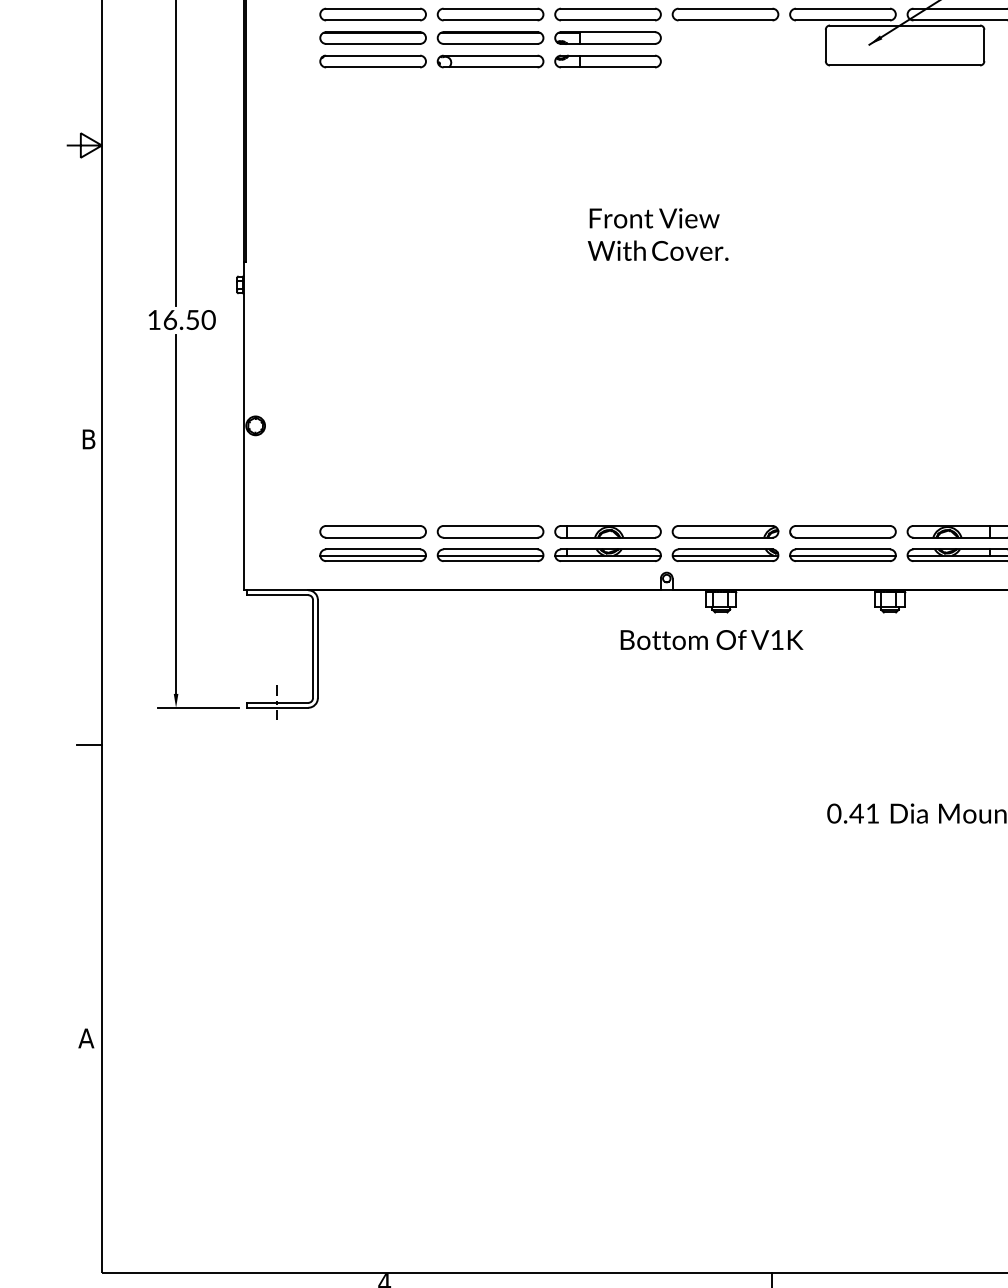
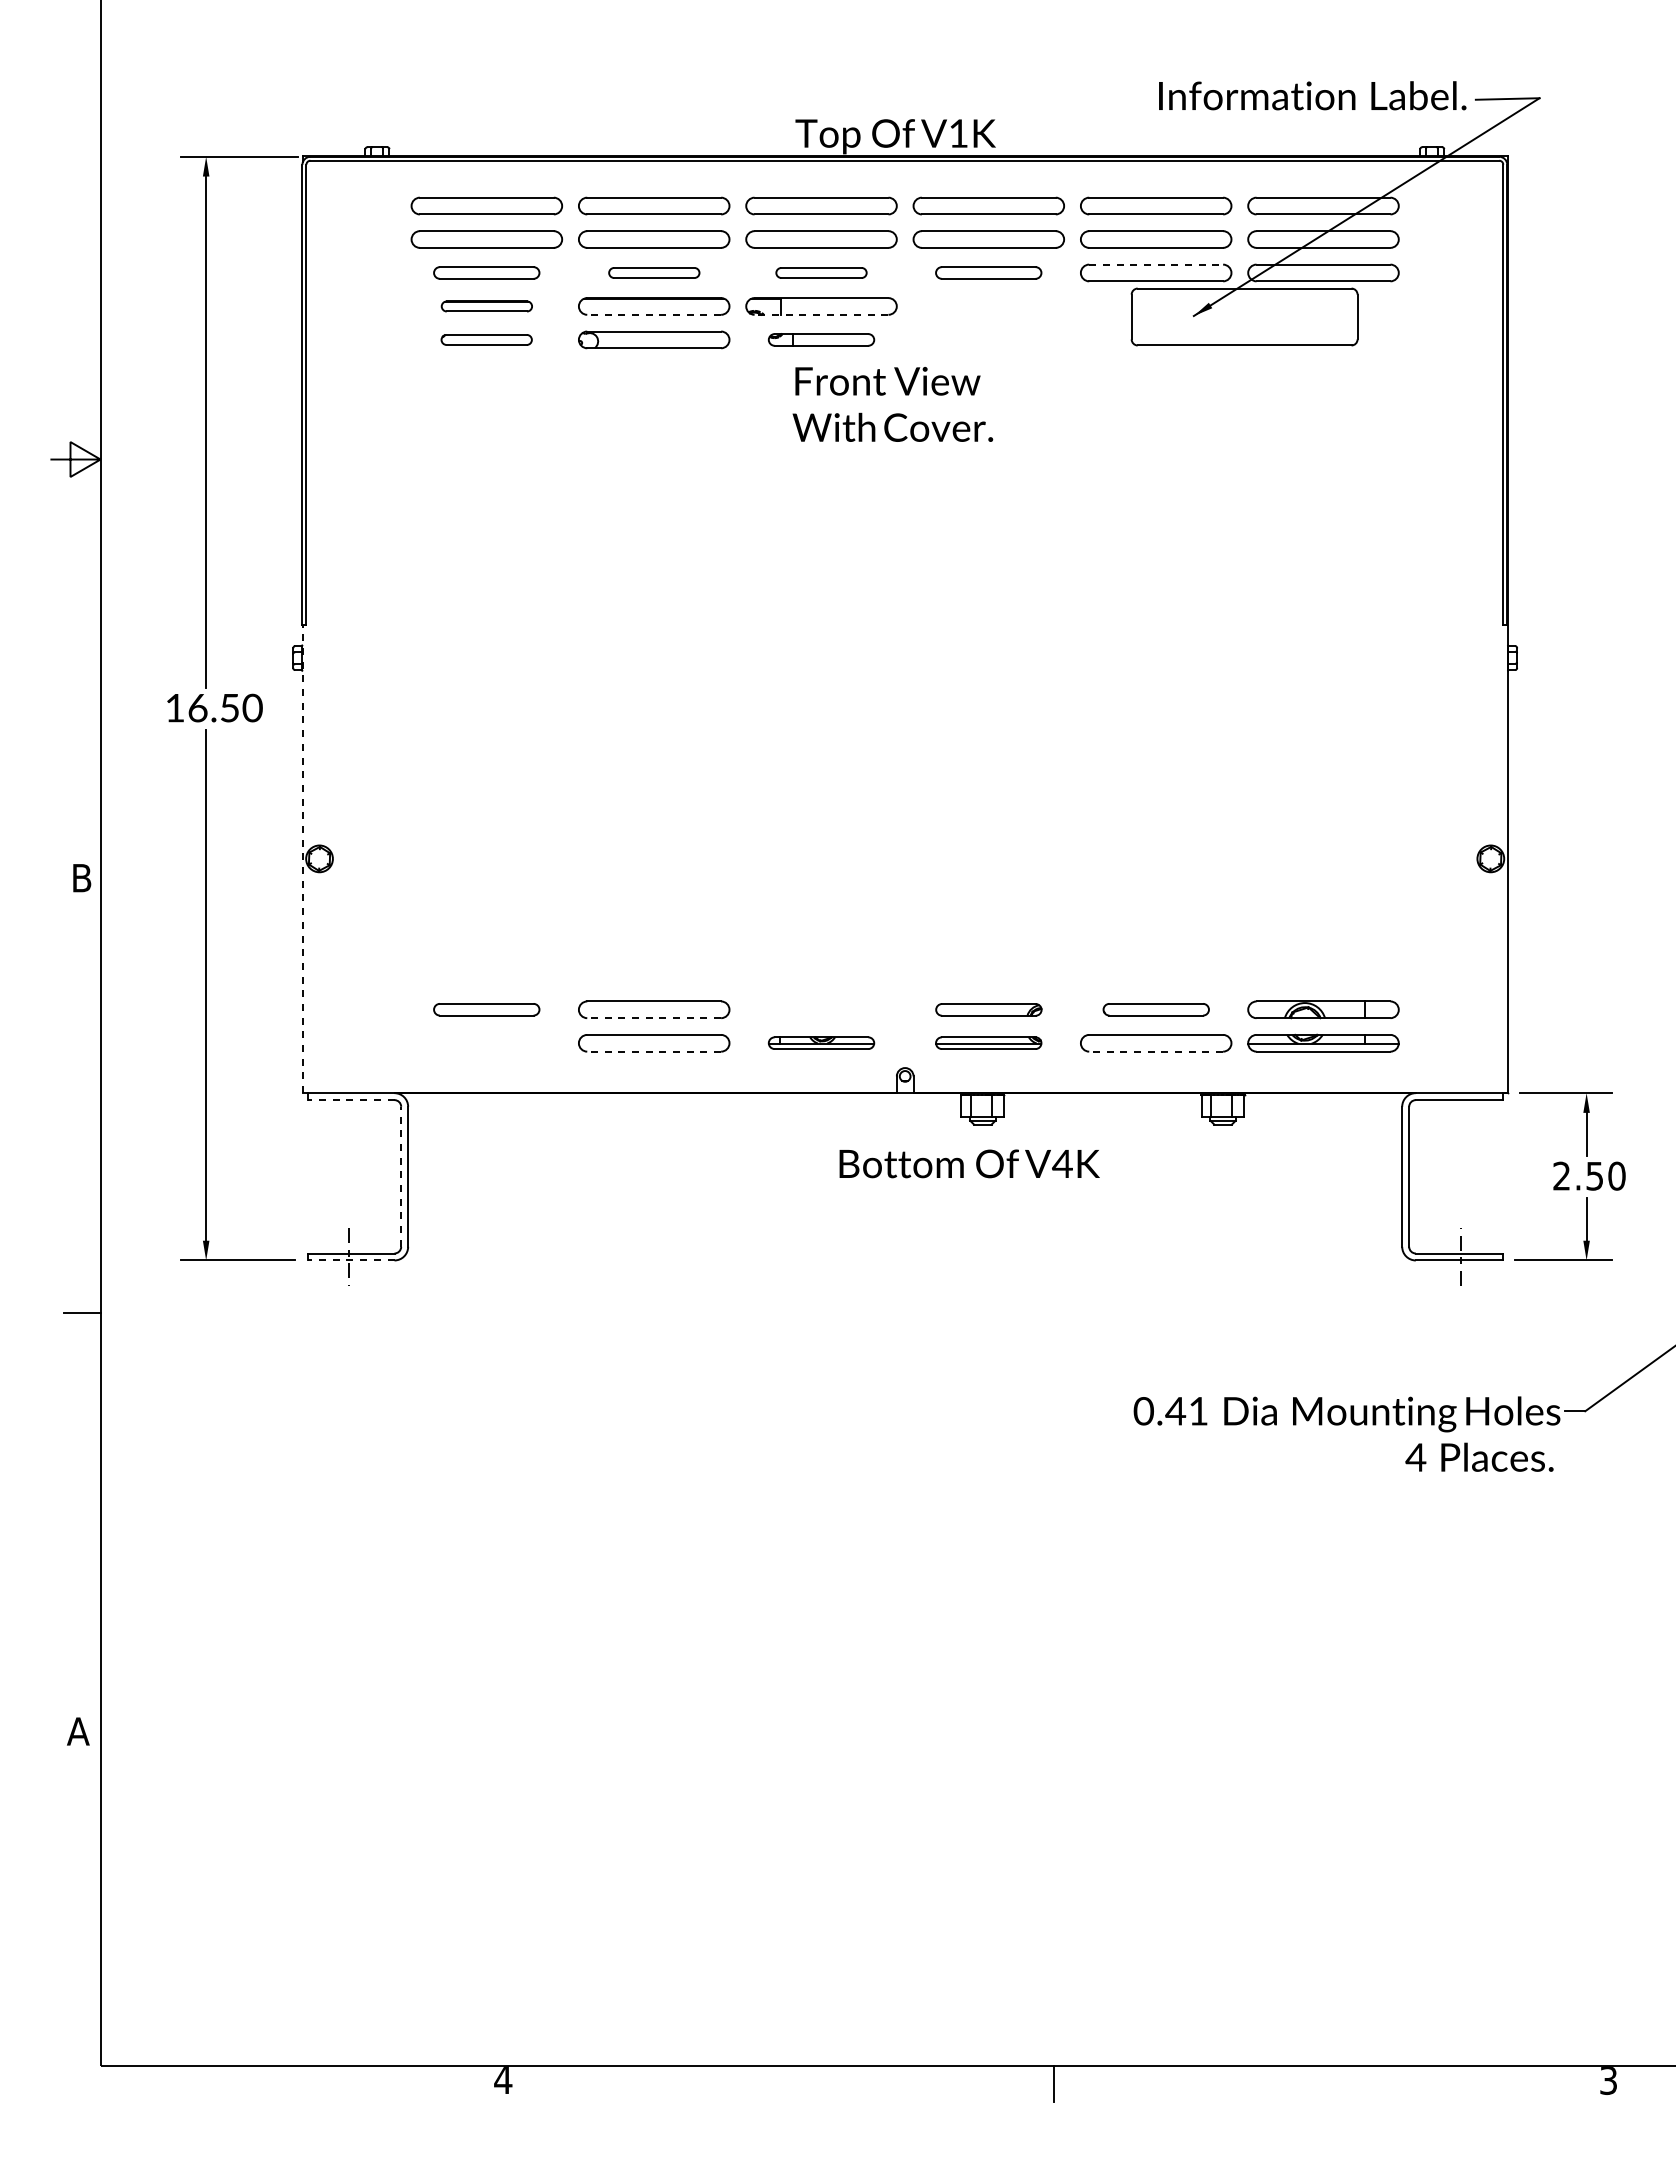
line: (843, 8) -> (1156, 264), solid -> dashed
part: (372, 14) -> (486, 272), size x0.7
part: (490, 14) -> (654, 272), size x0.6
part: (608, 14) -> (821, 272), size x0.6
part: (725, 14) -> (988, 272), size x0.7
part: (372, 38) -> (486, 306), size x0.6
line: (490, 43) -> (654, 314), solid -> dashed
line: (608, 43) -> (821, 314), solid -> dashed
part: (372, 61) -> (486, 339), size x0.6
part: (608, 61) -> (821, 339), size x0.7
text: (657, 234) -> (892, 404), moved
line: (243, 426) -> (302, 859), solid -> dashed
part: (372, 531) -> (486, 1009), size x0.7
part: (608, 531) -> (821, 1009), removed
part: (725, 531) -> (988, 1009), size x0.7
part: (843, 531) -> (1156, 1009), size x0.7
line: (490, 537) -> (654, 1018), solid -> dashed
part: (608, 554) -> (821, 1042), size x0.7
part: (725, 554) -> (988, 1042), size x0.7
part: (372, 555) -> (486, 1043), removed
line: (490, 555) -> (653, 1043), removed
line: (842, 555) -> (1155, 1043), removed
line: (490, 561) -> (654, 1051), solid -> dashed
line: (843, 561) -> (1156, 1051), solid -> dashed
line: (277, 595) -> (350, 1100), solid -> dashed
text: (777, 639) -> (1062, 1163), V1K -> V4K
line: (313, 648) -> (401, 1176), solid -> dashed
line: (277, 707) -> (350, 1260), solid -> dashed

